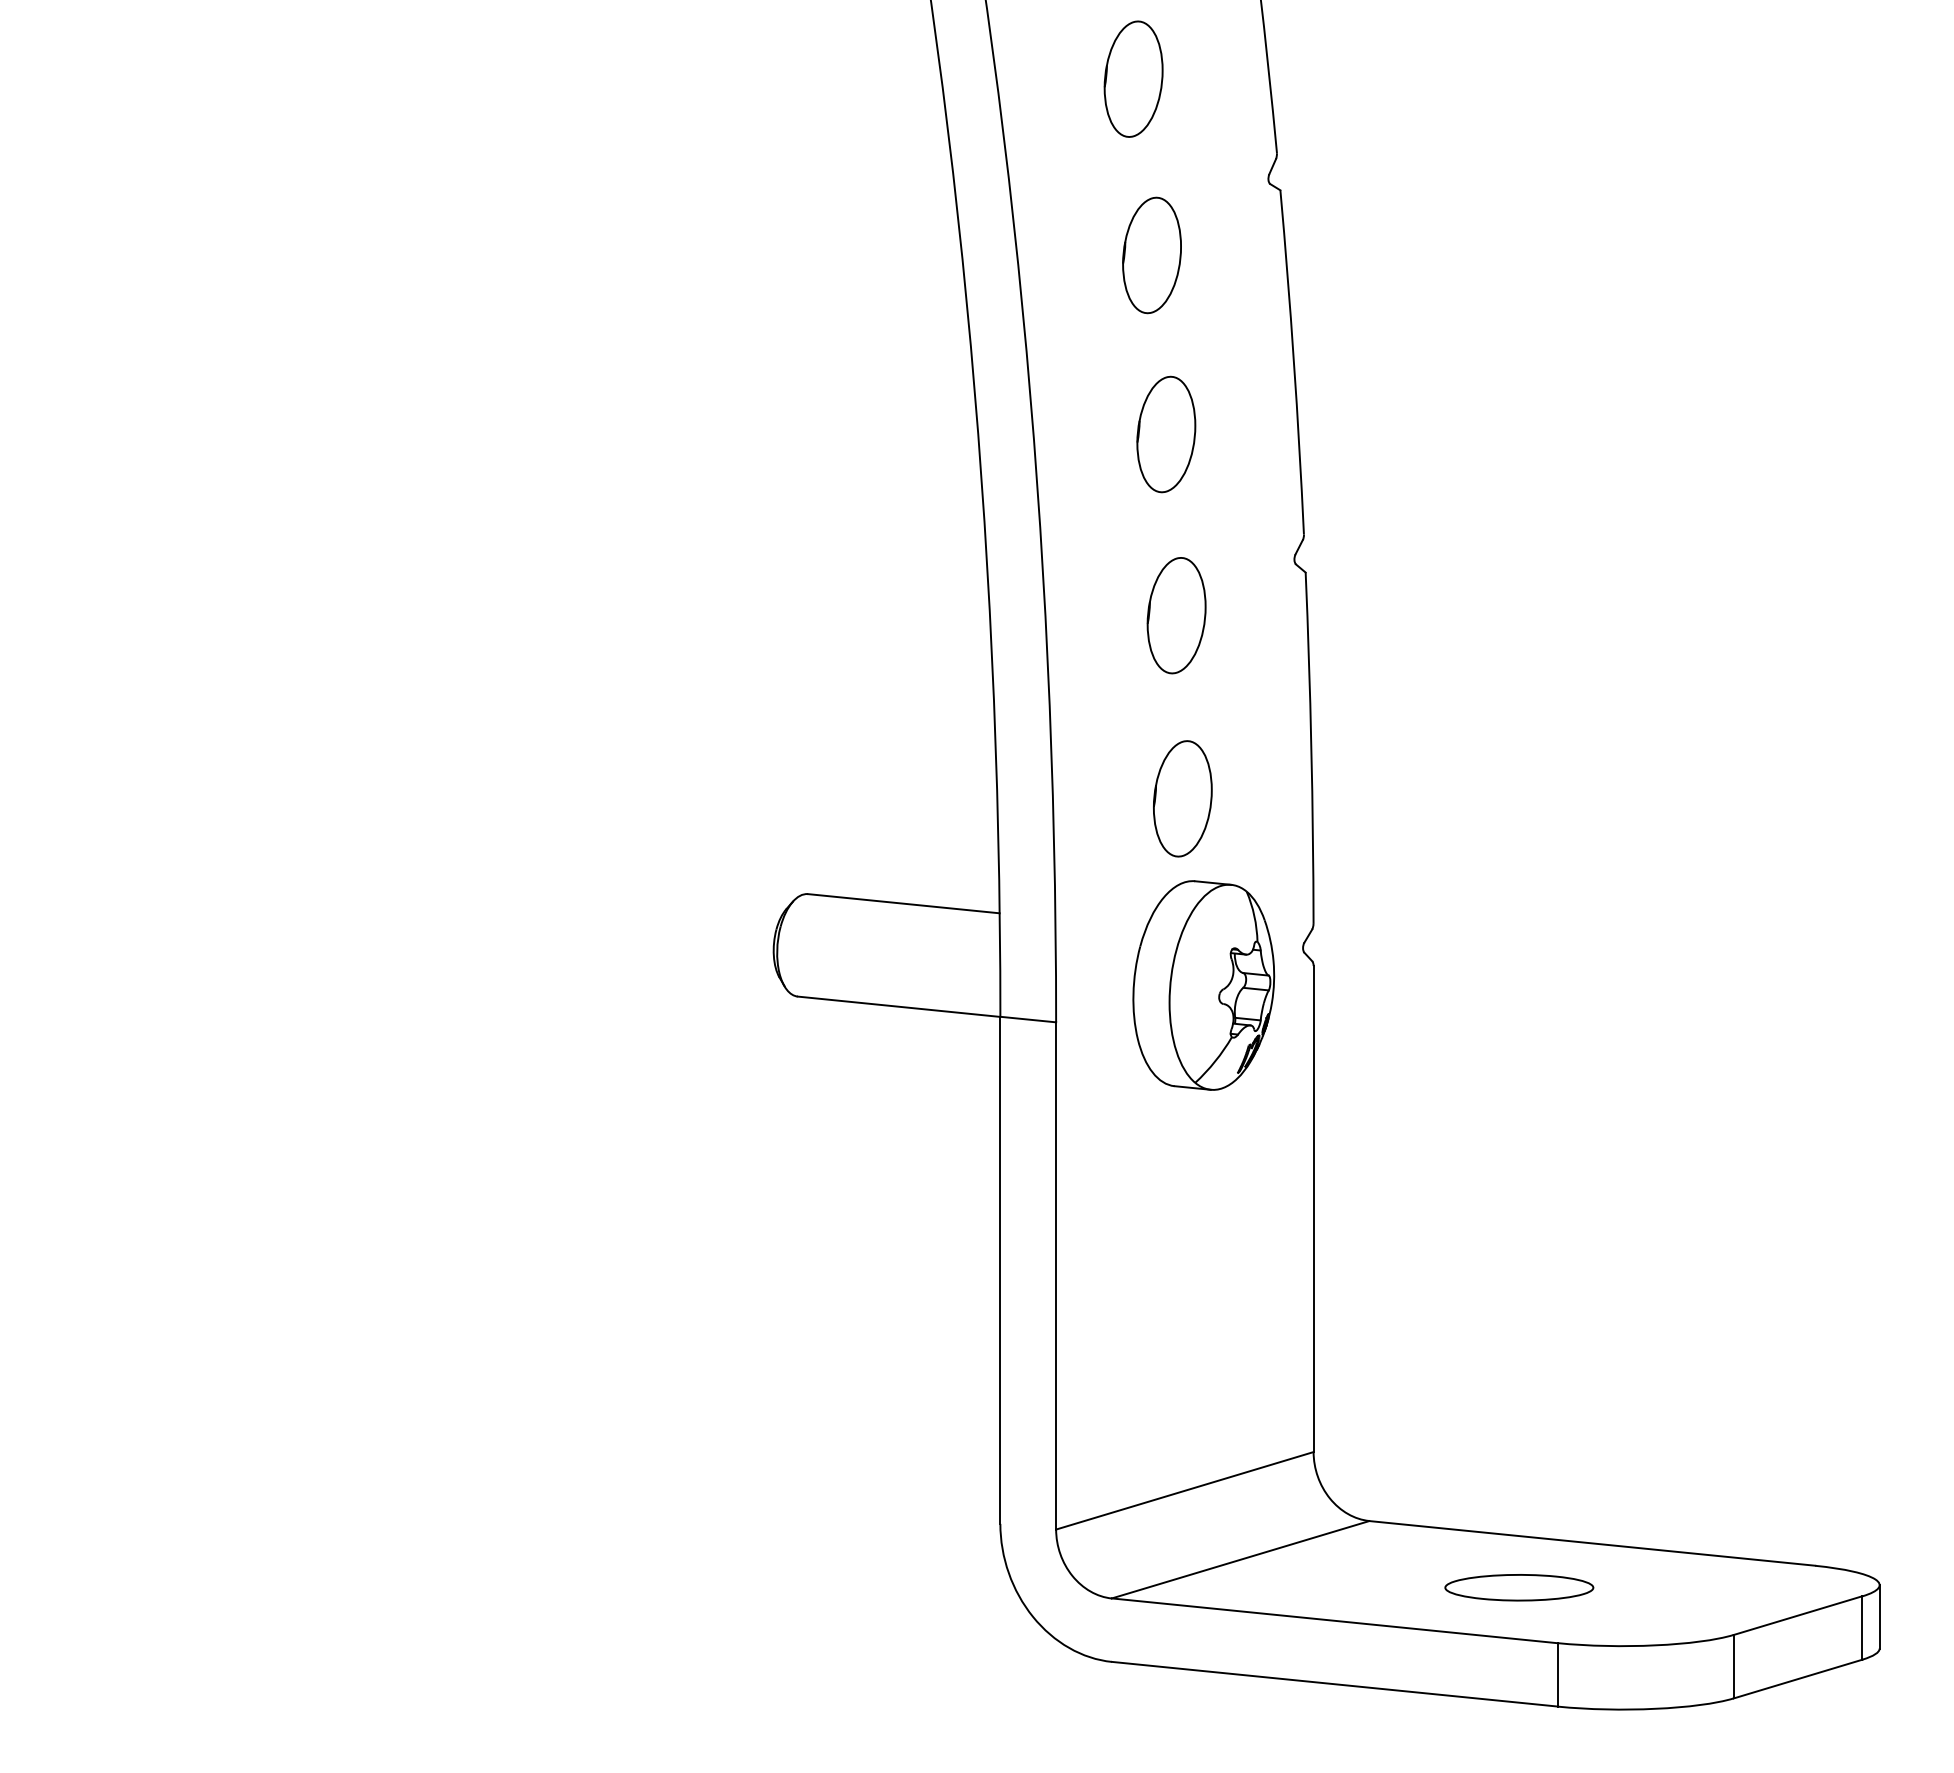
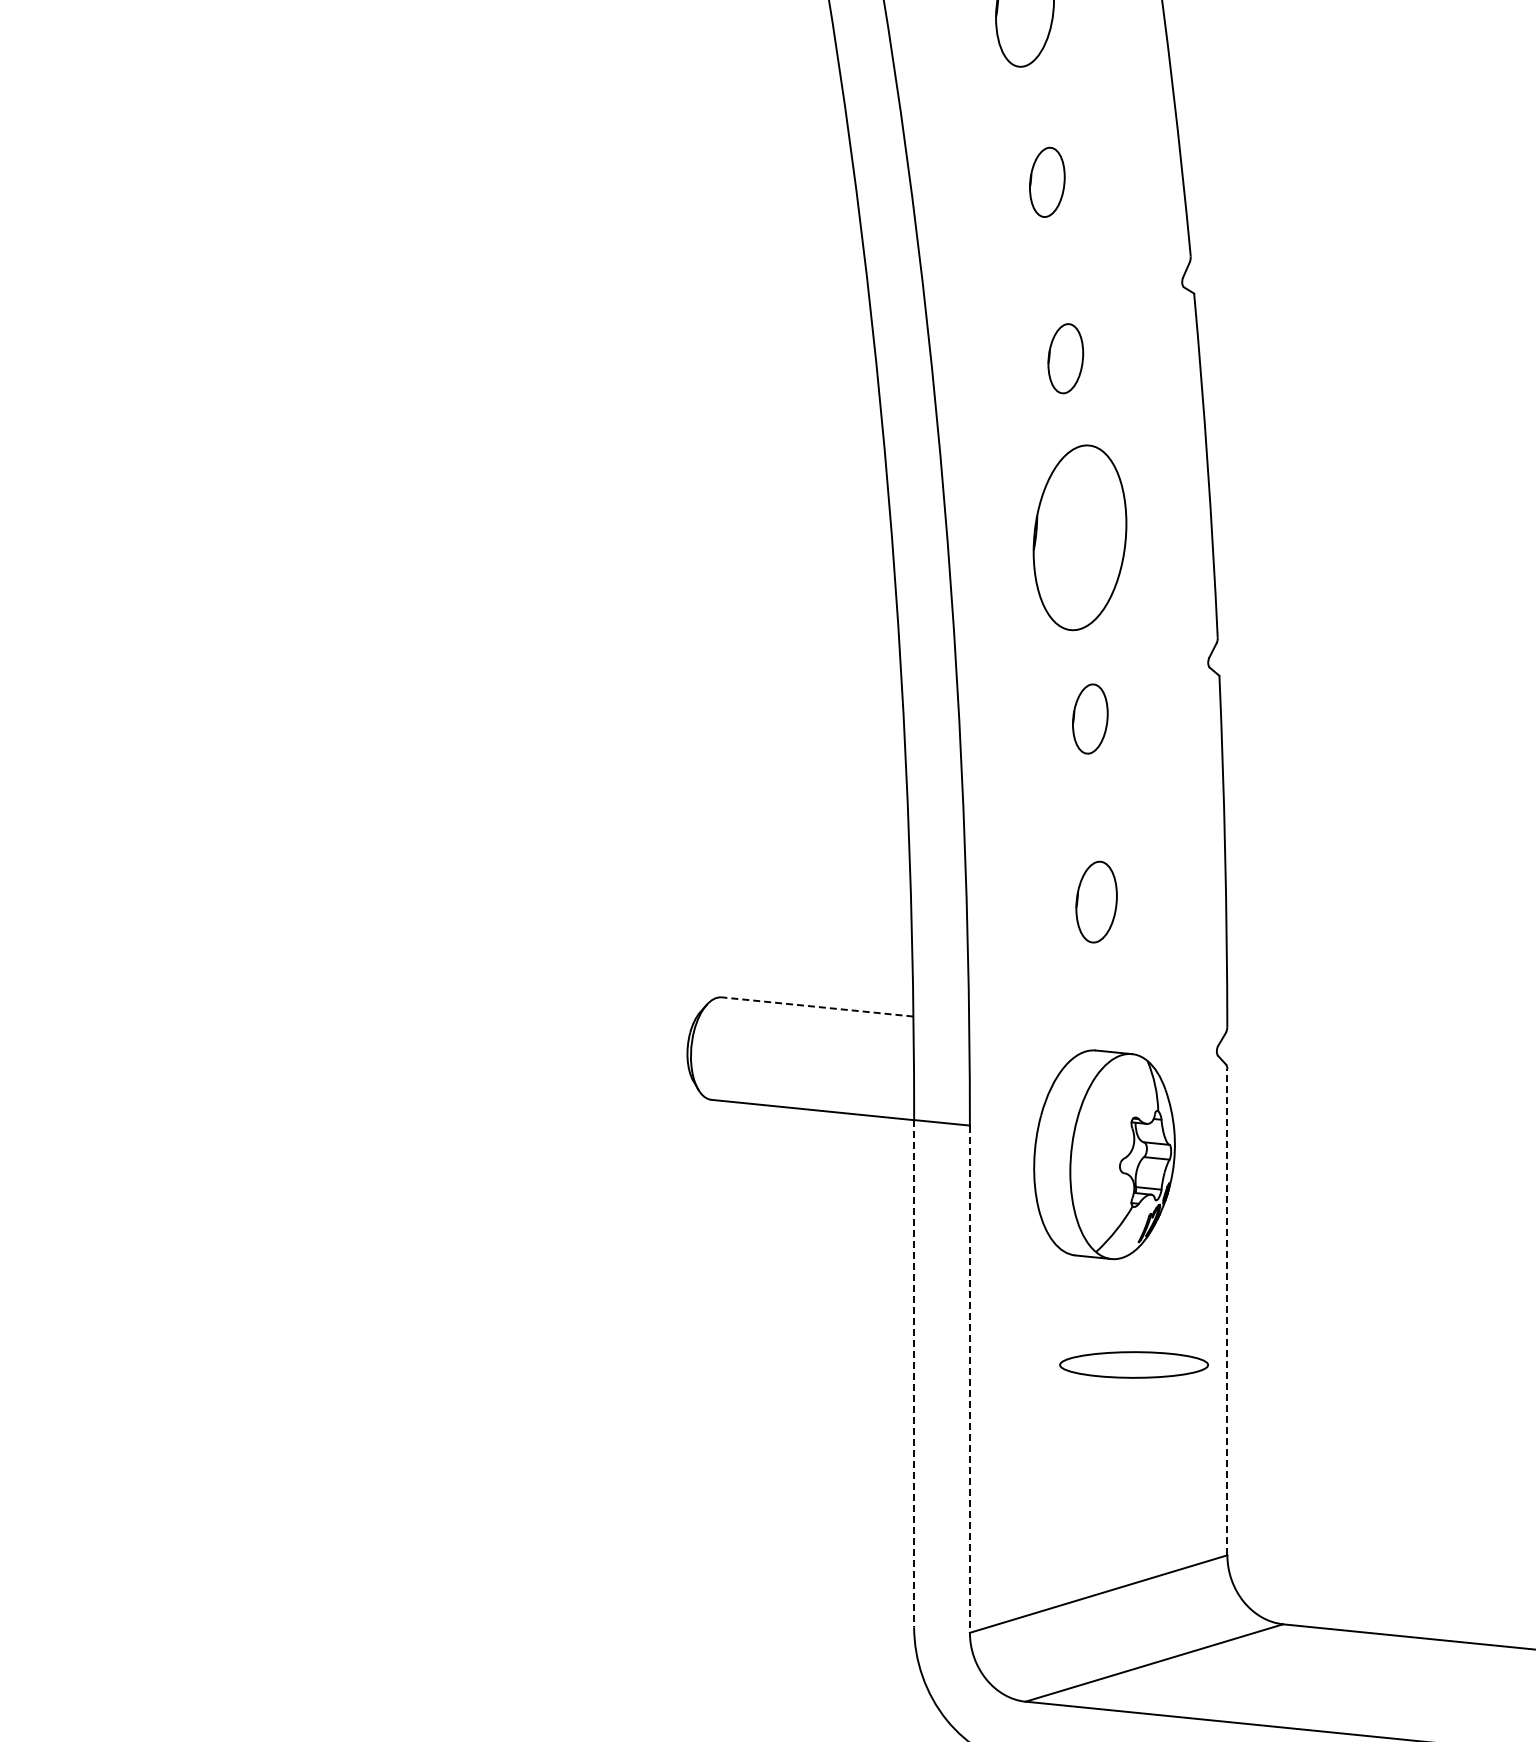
part: (1133, 78) -> (1047, 181), size x0.6
part: (1151, 255) -> (1065, 358), size x0.6
part: (1166, 434) -> (1080, 537), size x1.6
part: (1176, 615) -> (1090, 718), size x0.6
part: (1182, 798) -> (1096, 901), size x0.7
line: (903, 903) -> (817, 1006), solid -> dashed
part: (1203, 985) -> (1104, 1154), moved
line: (1313, 1208) -> (1227, 1311), solid -> dashed
line: (1000, 1270) -> (914, 1373), solid -> dashed
line: (1056, 1275) -> (970, 1378), solid -> dashed
part: (1519, 1587) -> (1134, 1364), moved

